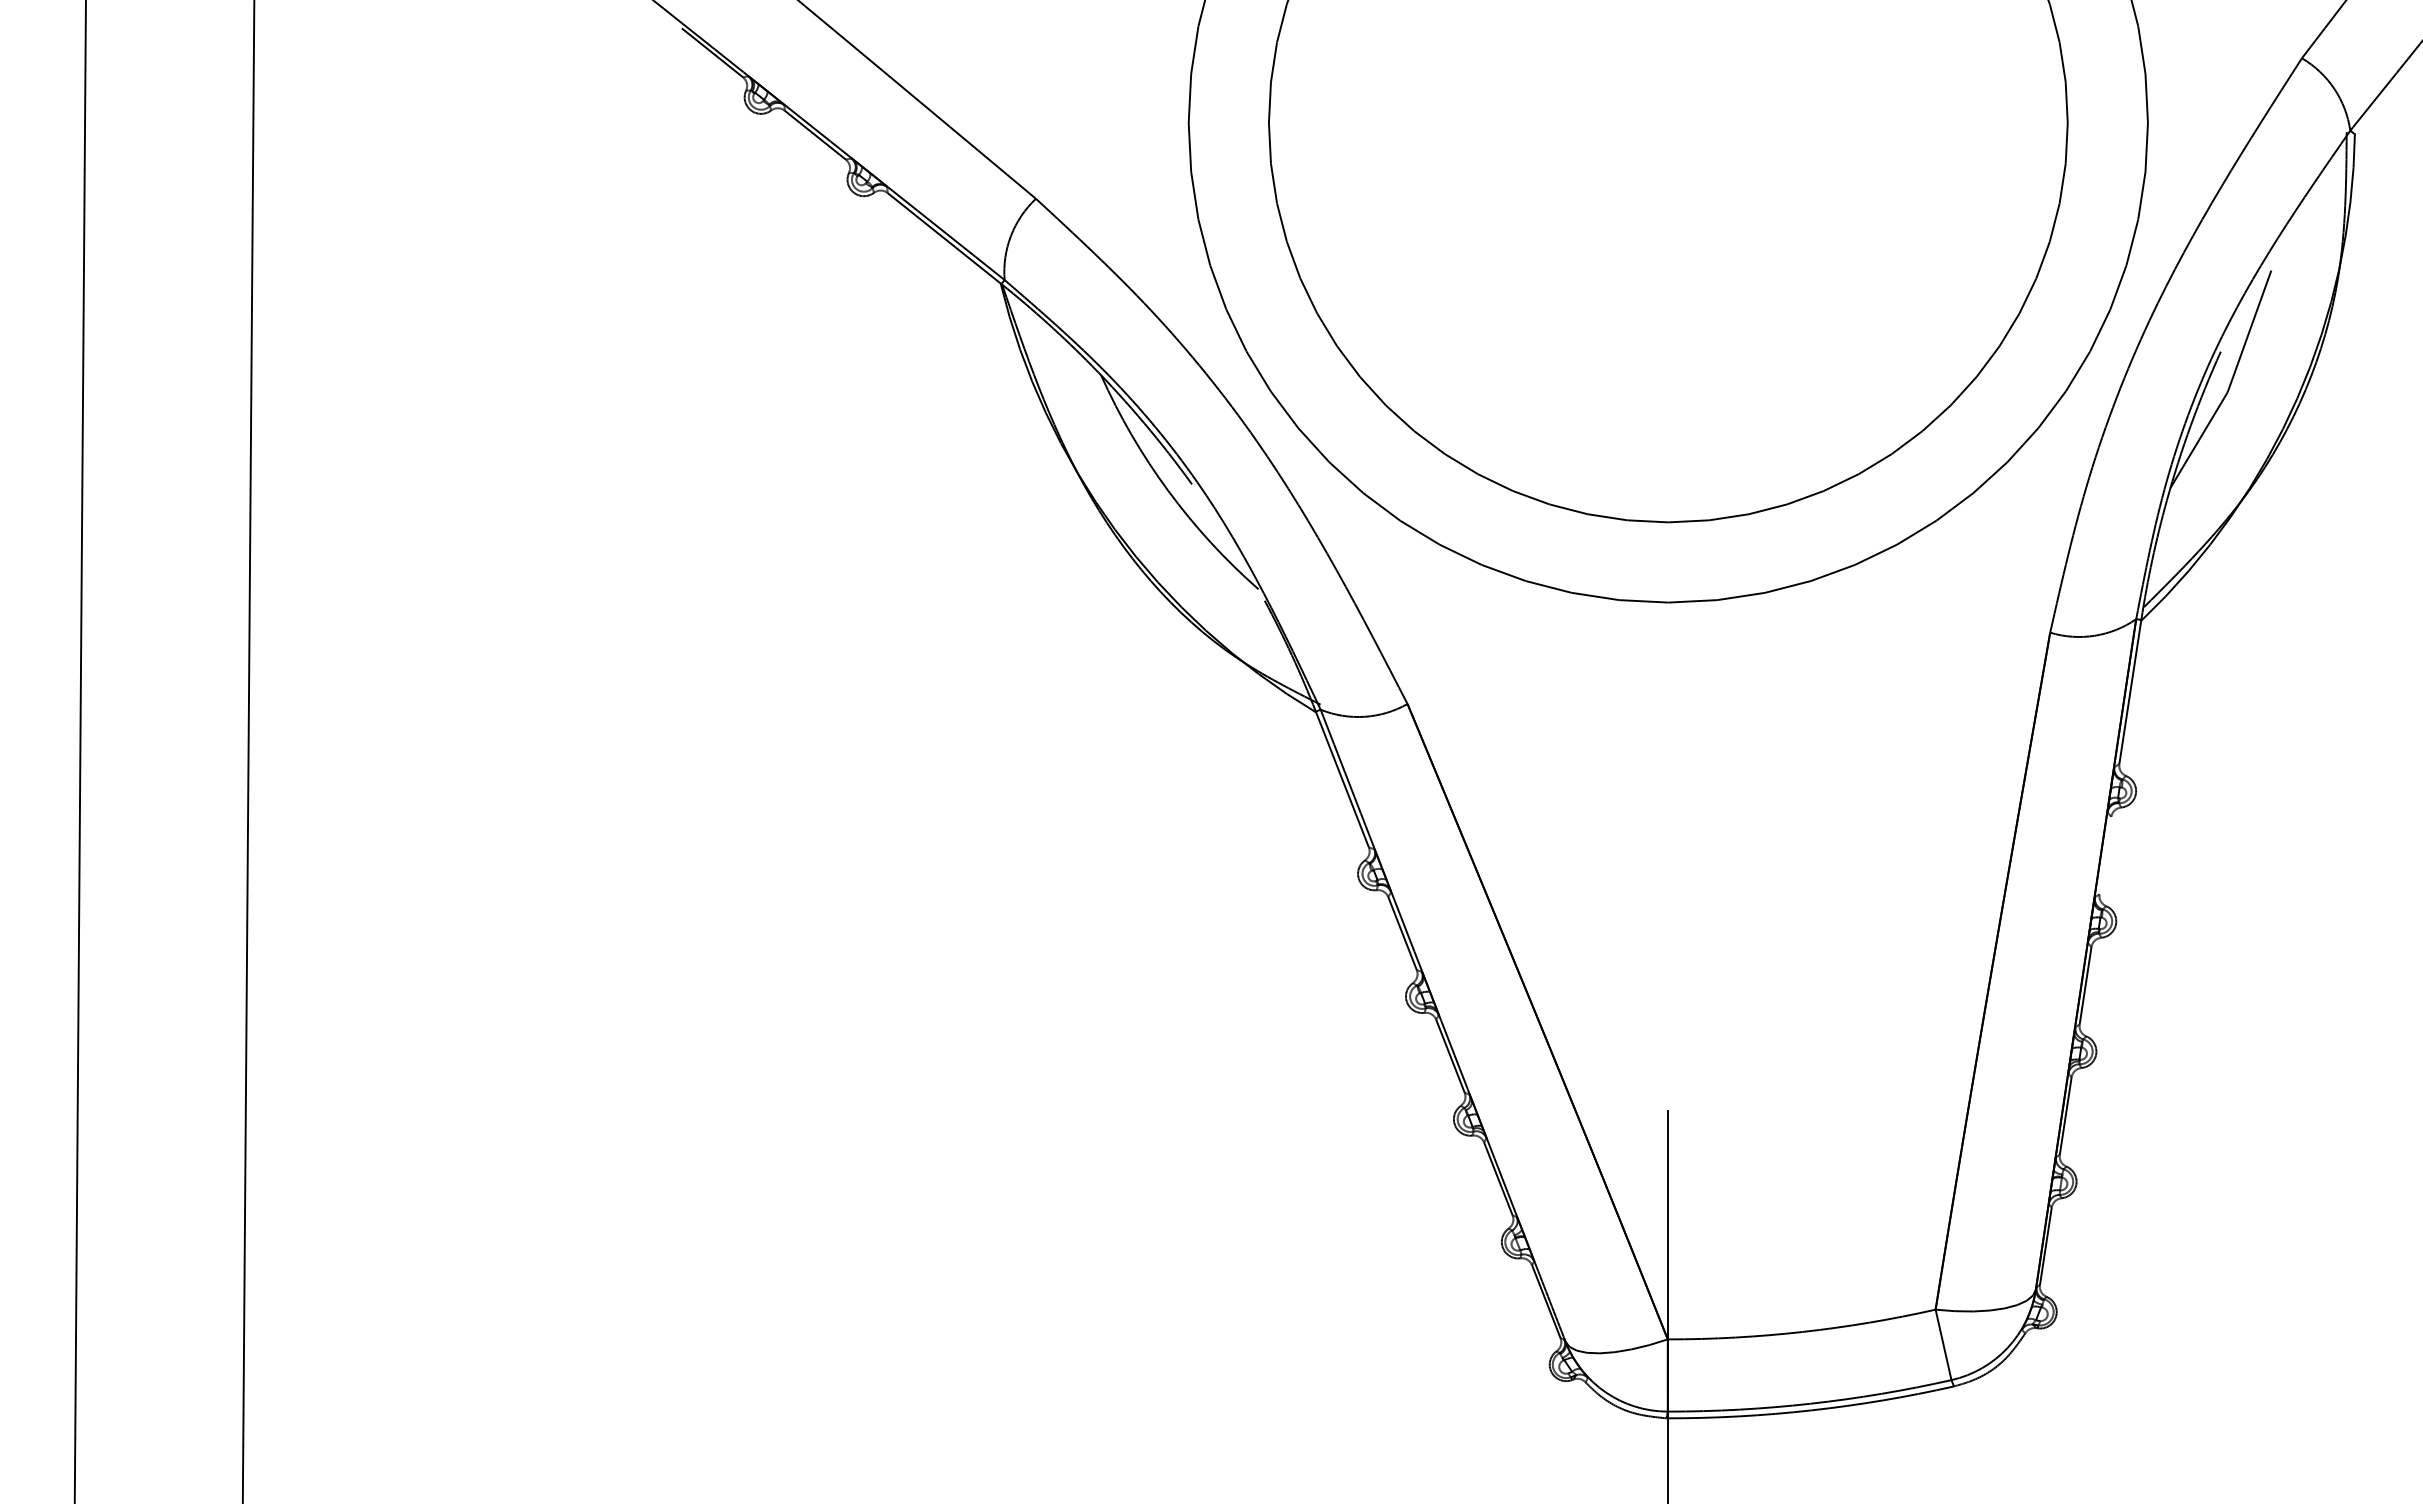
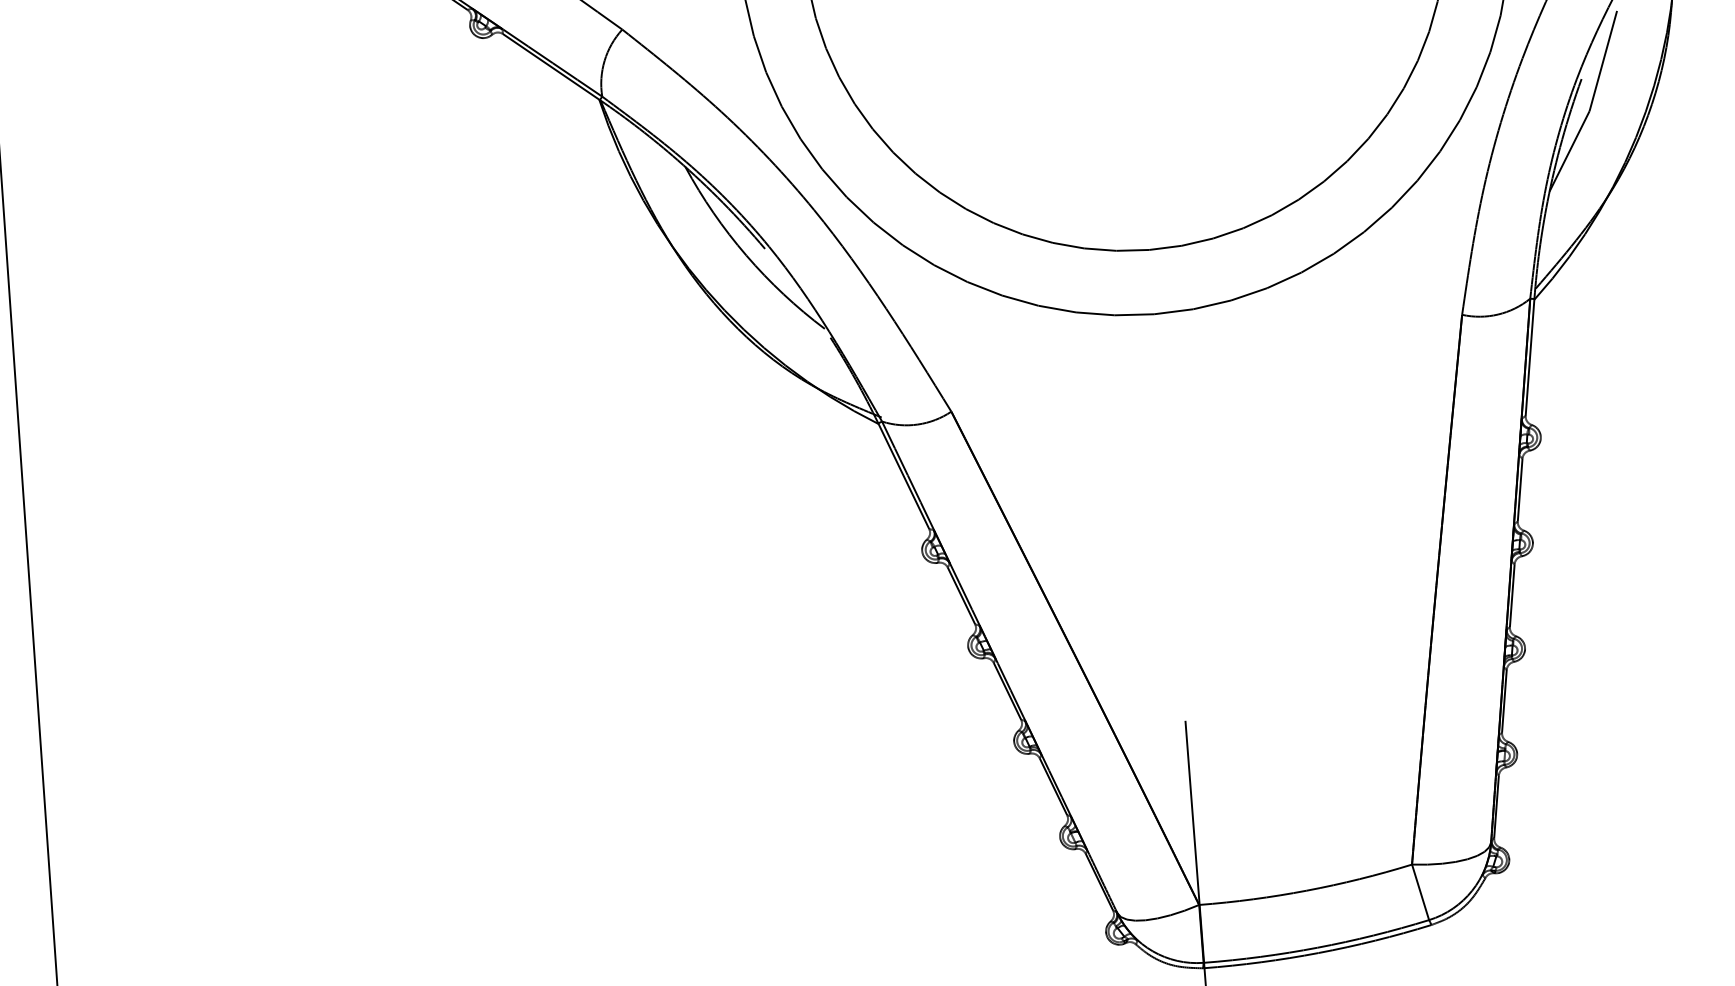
line: (2105, 855) -> (1520, 490), added

